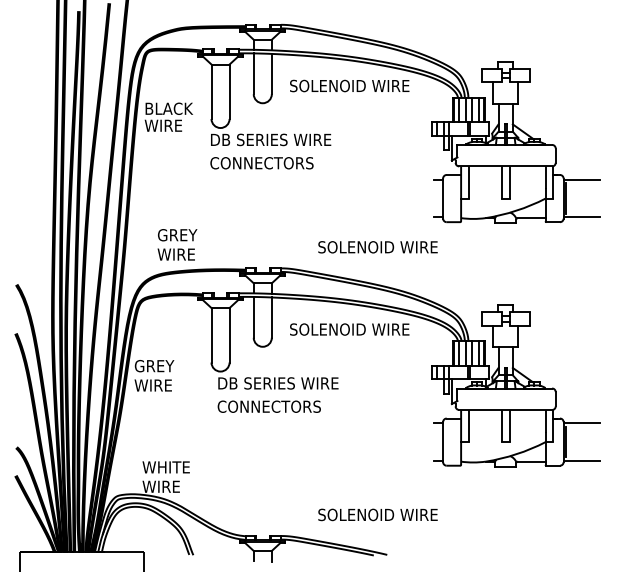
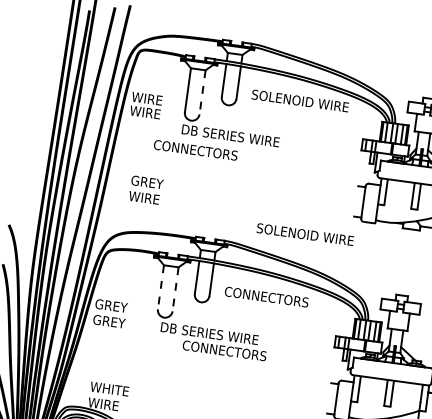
line: (229, 92) -> (202, 92), solid -> dashed
text: (168, 108) -> (151, 99), BLACK -> WIRE
text: (261, 163) -> (195, 150), moved
text: (177, 244) -> (146, 189), moved
text: (349, 329) -> (273, 297), SOLENOID WIRE -> CONNECTORS
line: (211, 335) -> (160, 287), solid -> dashed
line: (229, 335) -> (175, 289), solid -> dashed
text: (154, 385) -> (109, 321), WIRE -> GREY
text: (268, 406) -> (223, 350), moved

